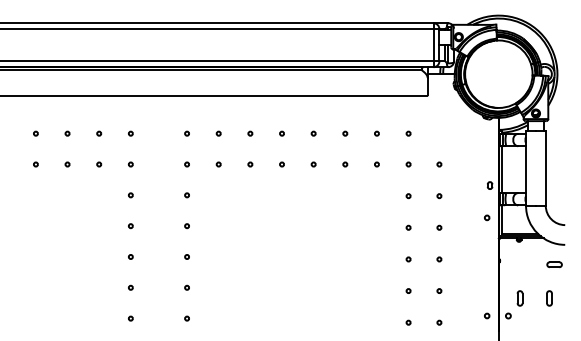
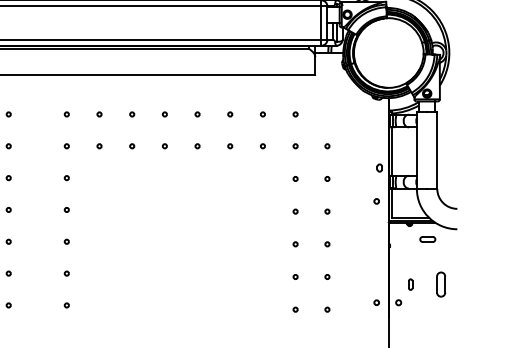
part: (554, 264) -> (427, 239), moved
part: (519, 298) -> (410, 284), size x0.7
part: (549, 298) -> (441, 284), size x1.6

